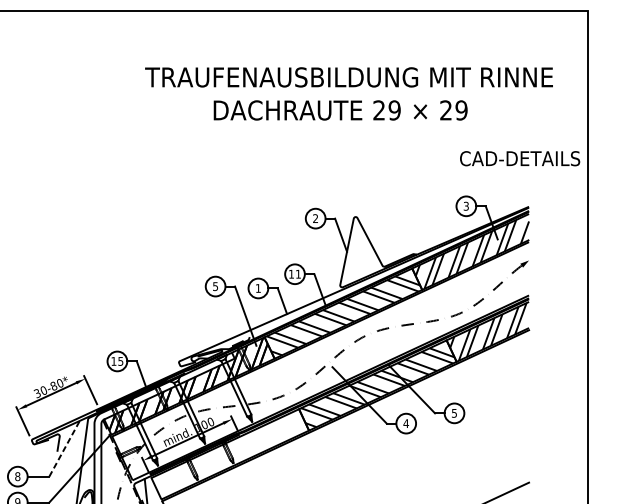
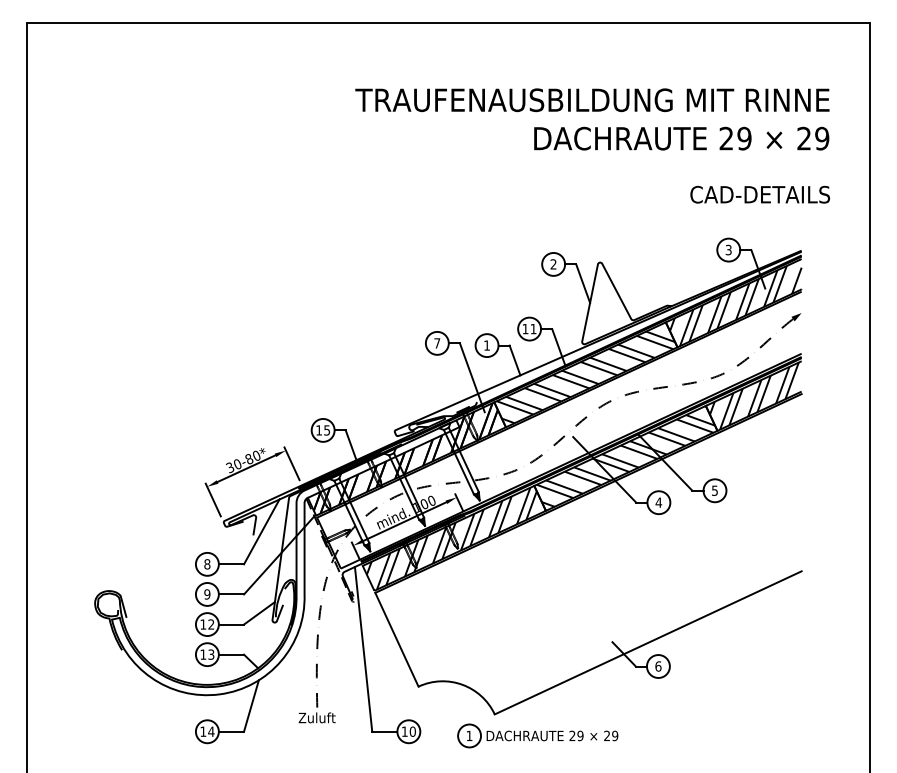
text: (340, 110) -> (681, 138), moved
text: (520, 158) -> (760, 194), moved
text: (215, 286) -> (437, 343), 5 -> 7
line: (65, 448) -> (262, 531), dashed -> solid
hatch: (231, 454) -> (455, 538), added

